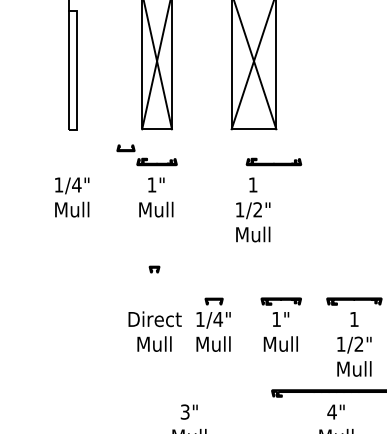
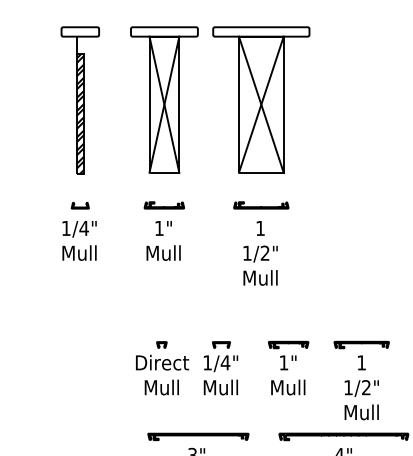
hatch: (73, 70) -> (80, 113), added
part: (125, 148) -> (79, 205), moved
part: (274, 162) -> (261, 205), moved
part: (154, 269) -> (161, 344), moved
part: (191, 393) -> (198, 436), added

